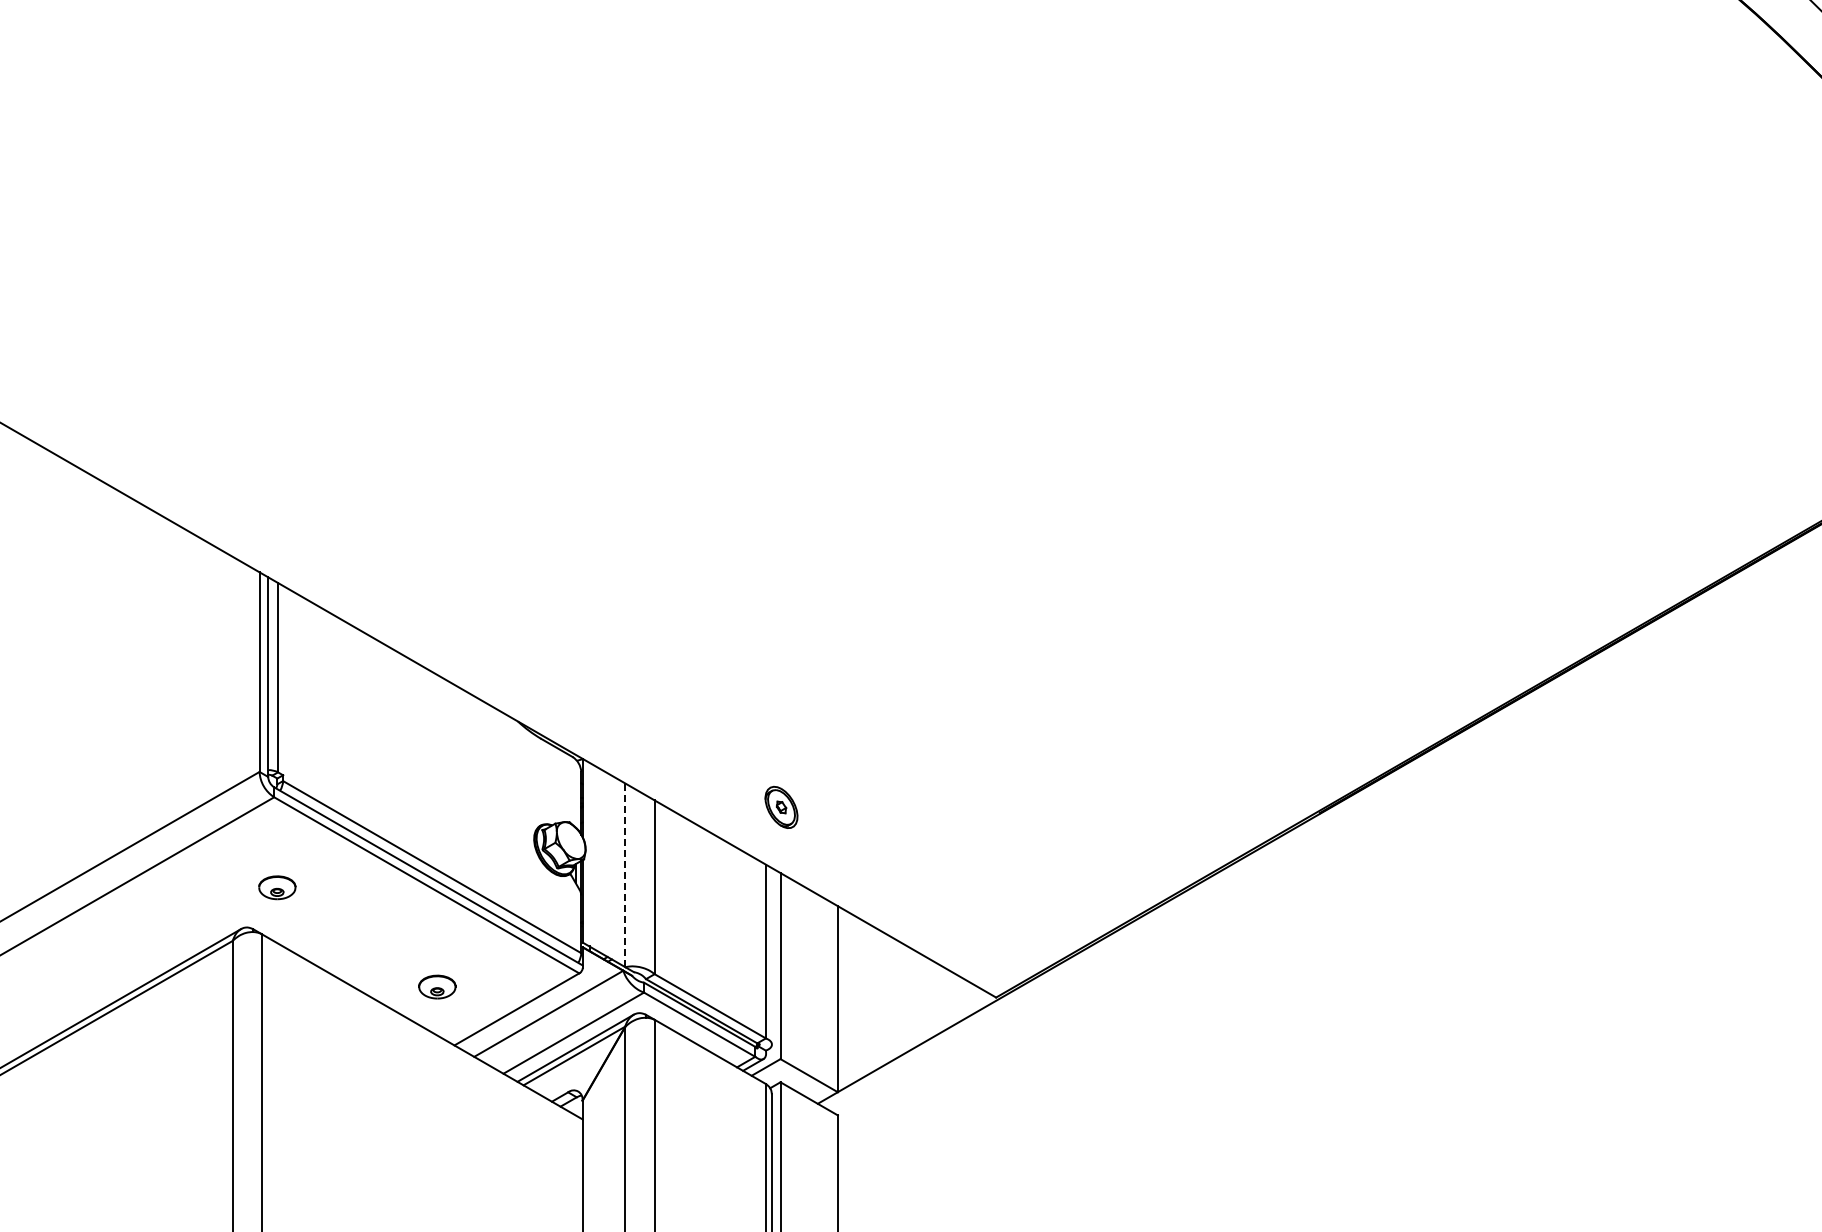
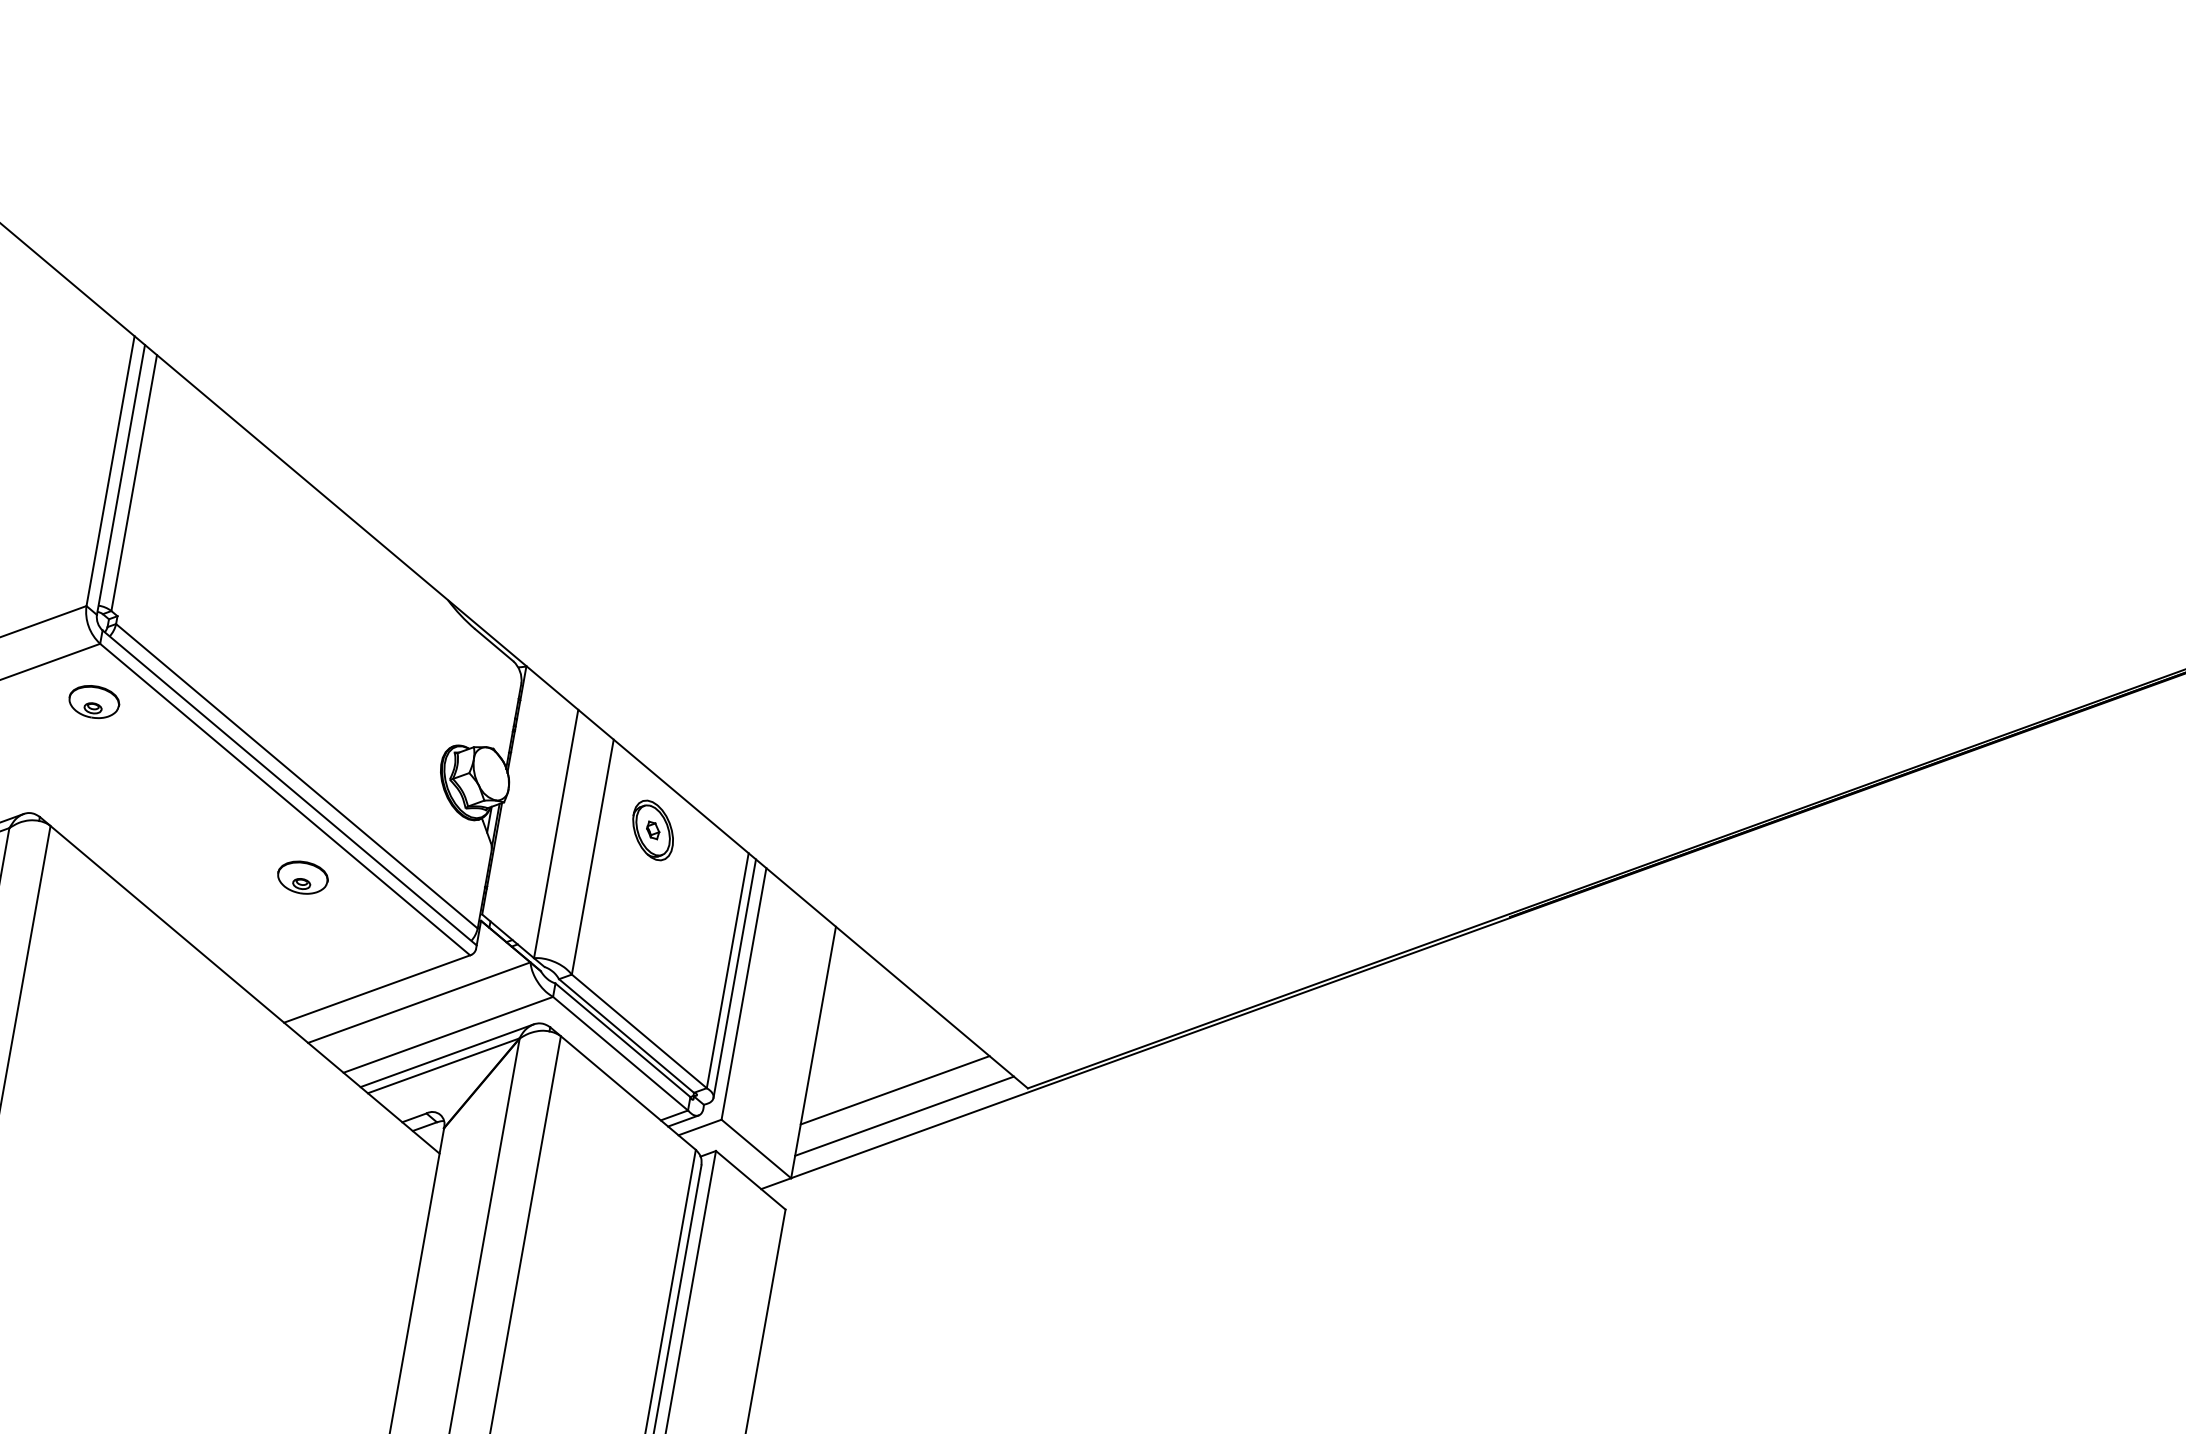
part: (781, 806) -> (653, 829), moved
line: (625, 875) -> (556, 834), dashed -> solid
part: (277, 887) -> (94, 701), moved
line: (771, 956) -> (734, 978), added
part: (437, 986) -> (303, 876), moved
line: (900, 1015) -> (894, 1089), added
line: (910, 1032) -> (903, 1115), added

